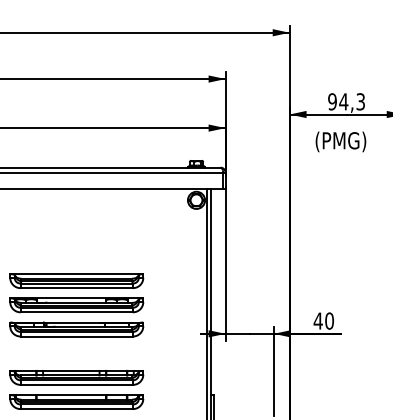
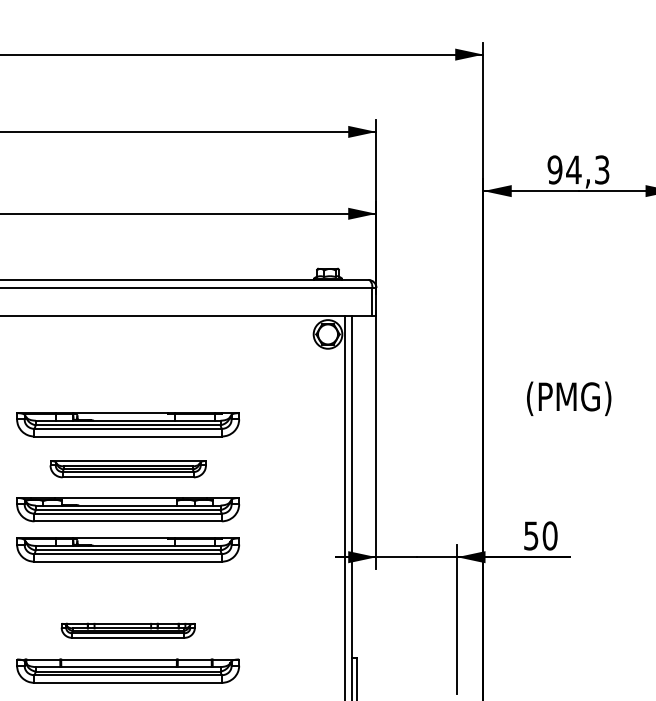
text: (340, 141) -> (568, 398), moved
part: (76, 254) -> (127, 424), added
part: (76, 280) -> (127, 468), size x0.7
text: (317, 320) -> (529, 534), 40 -> 50
part: (76, 377) -> (127, 630), size x0.6

